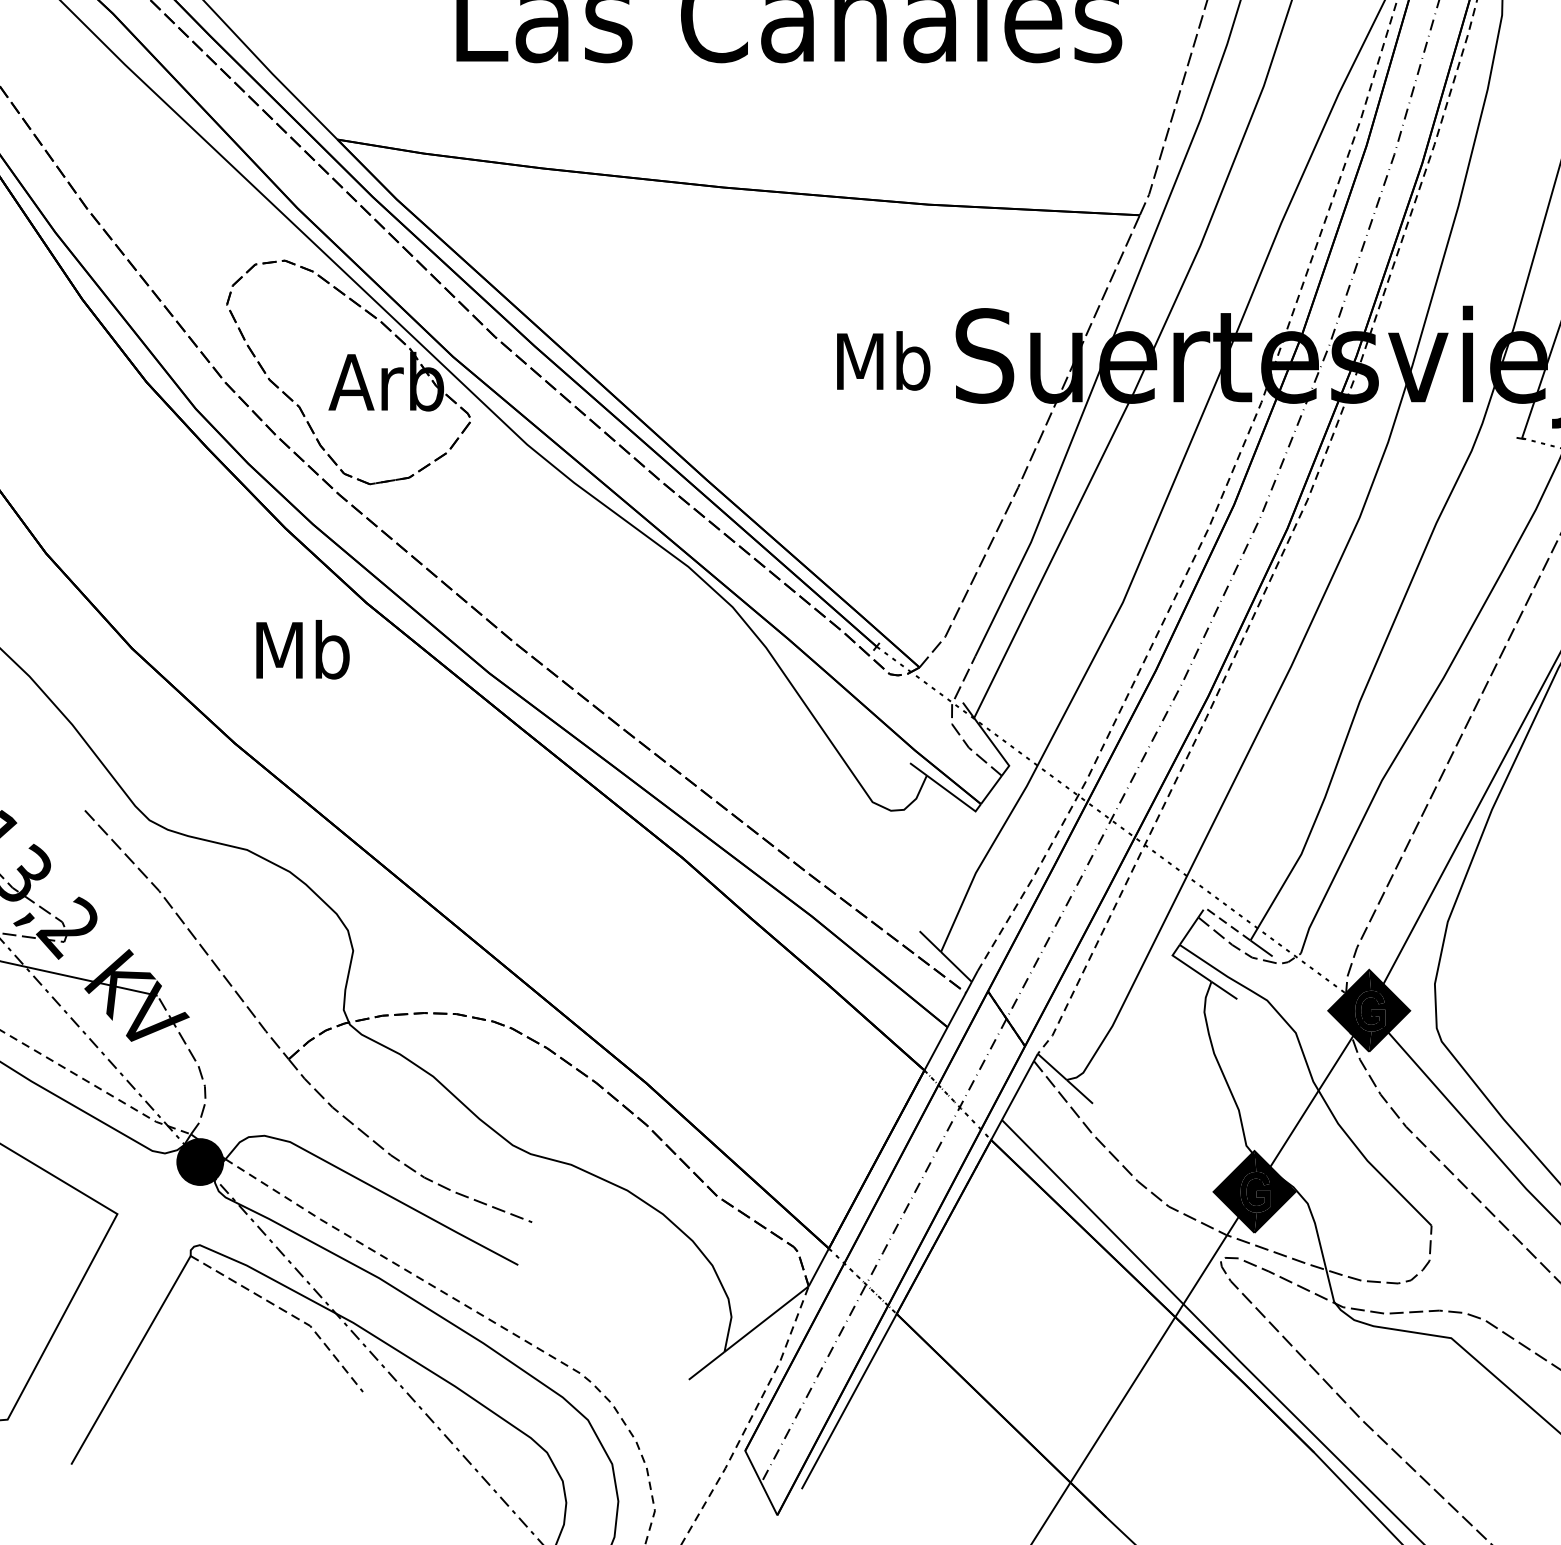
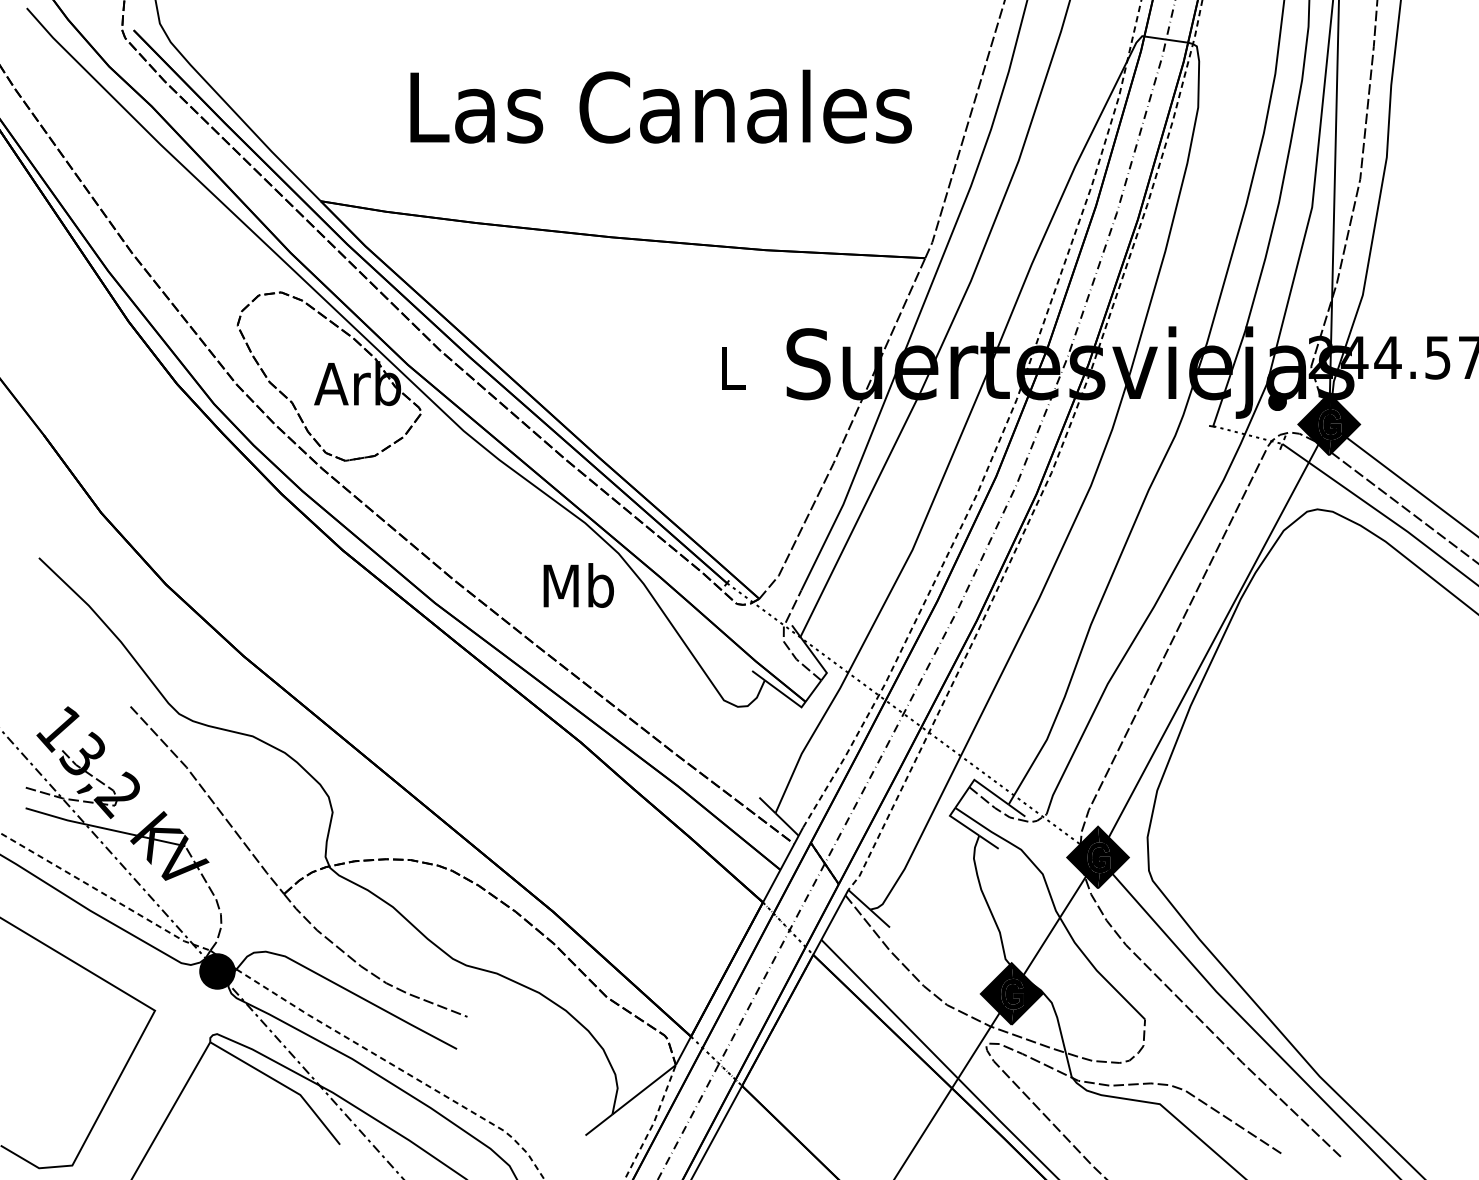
text: (883, 360) -> (732, 367), Mb -> L
text: (302, 649) -> (578, 585), moved
line: (1222, 920) -> (987, 789), dashed -> solid
line: (289, 1313) -> (284, 1085), dashed -> solid

